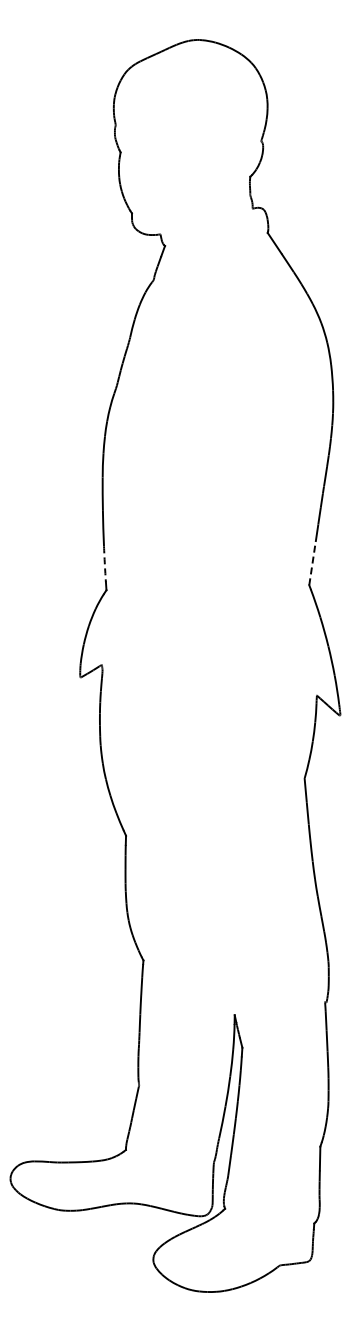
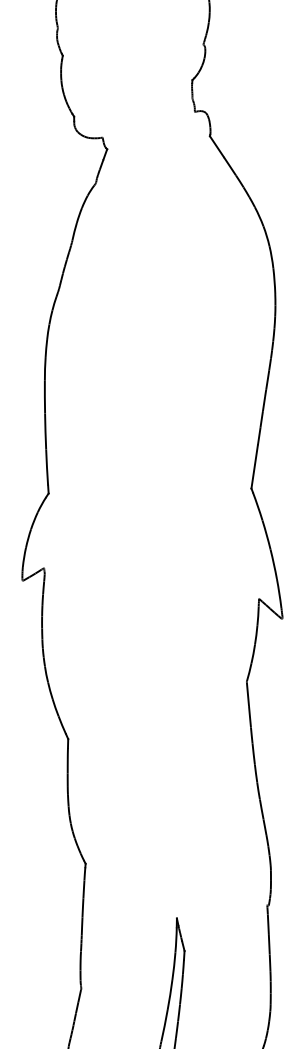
line: (312, 563) -> (254, 466), dashed -> solid
arc: (104, 564) -> (46, 467), dashed -> solid

